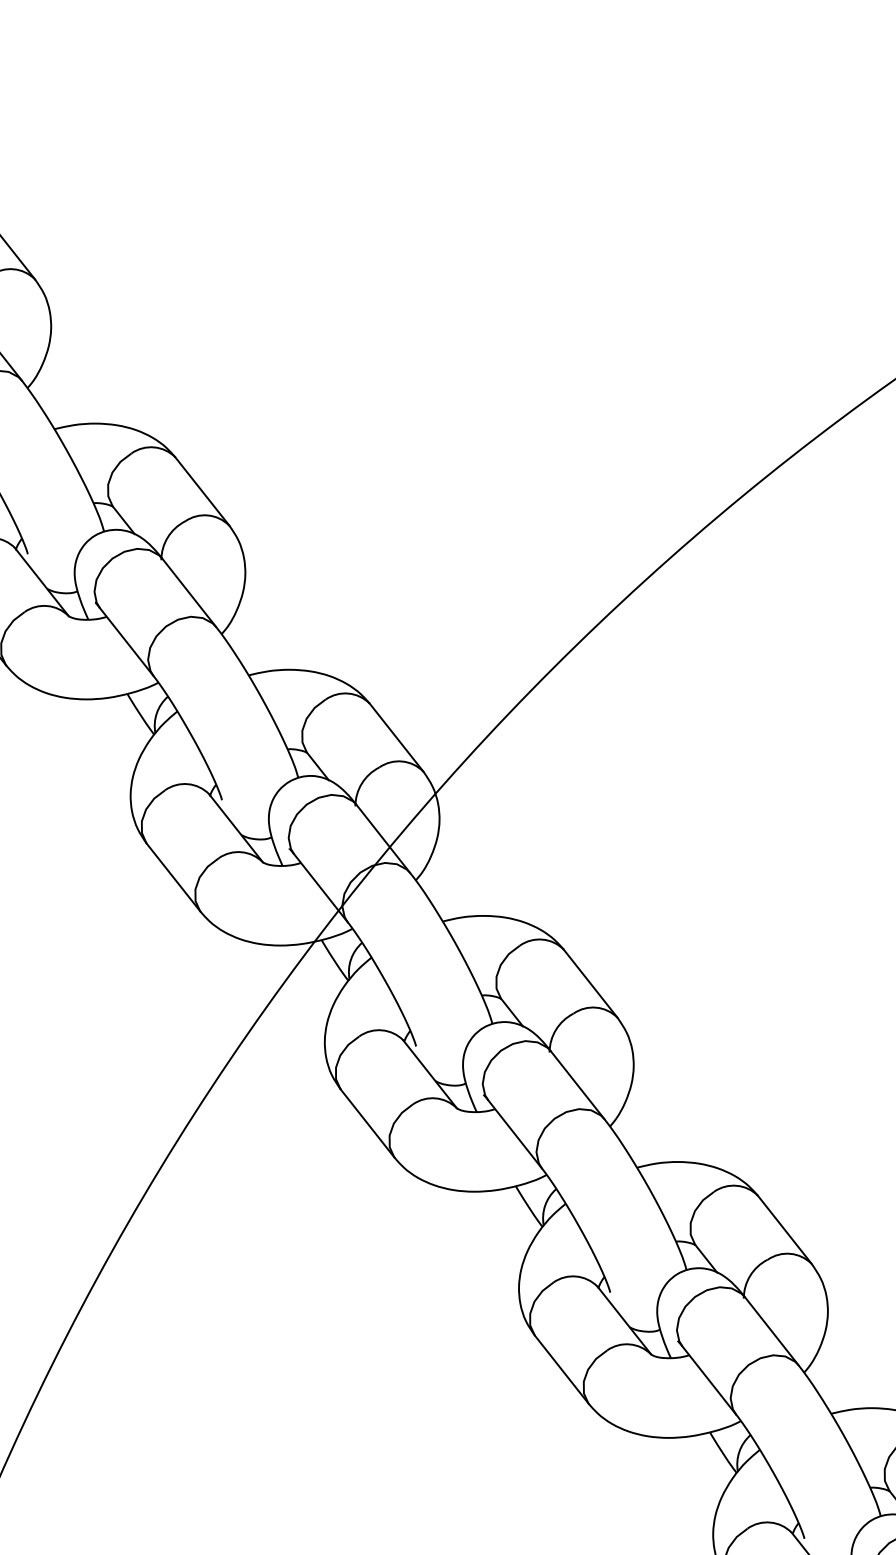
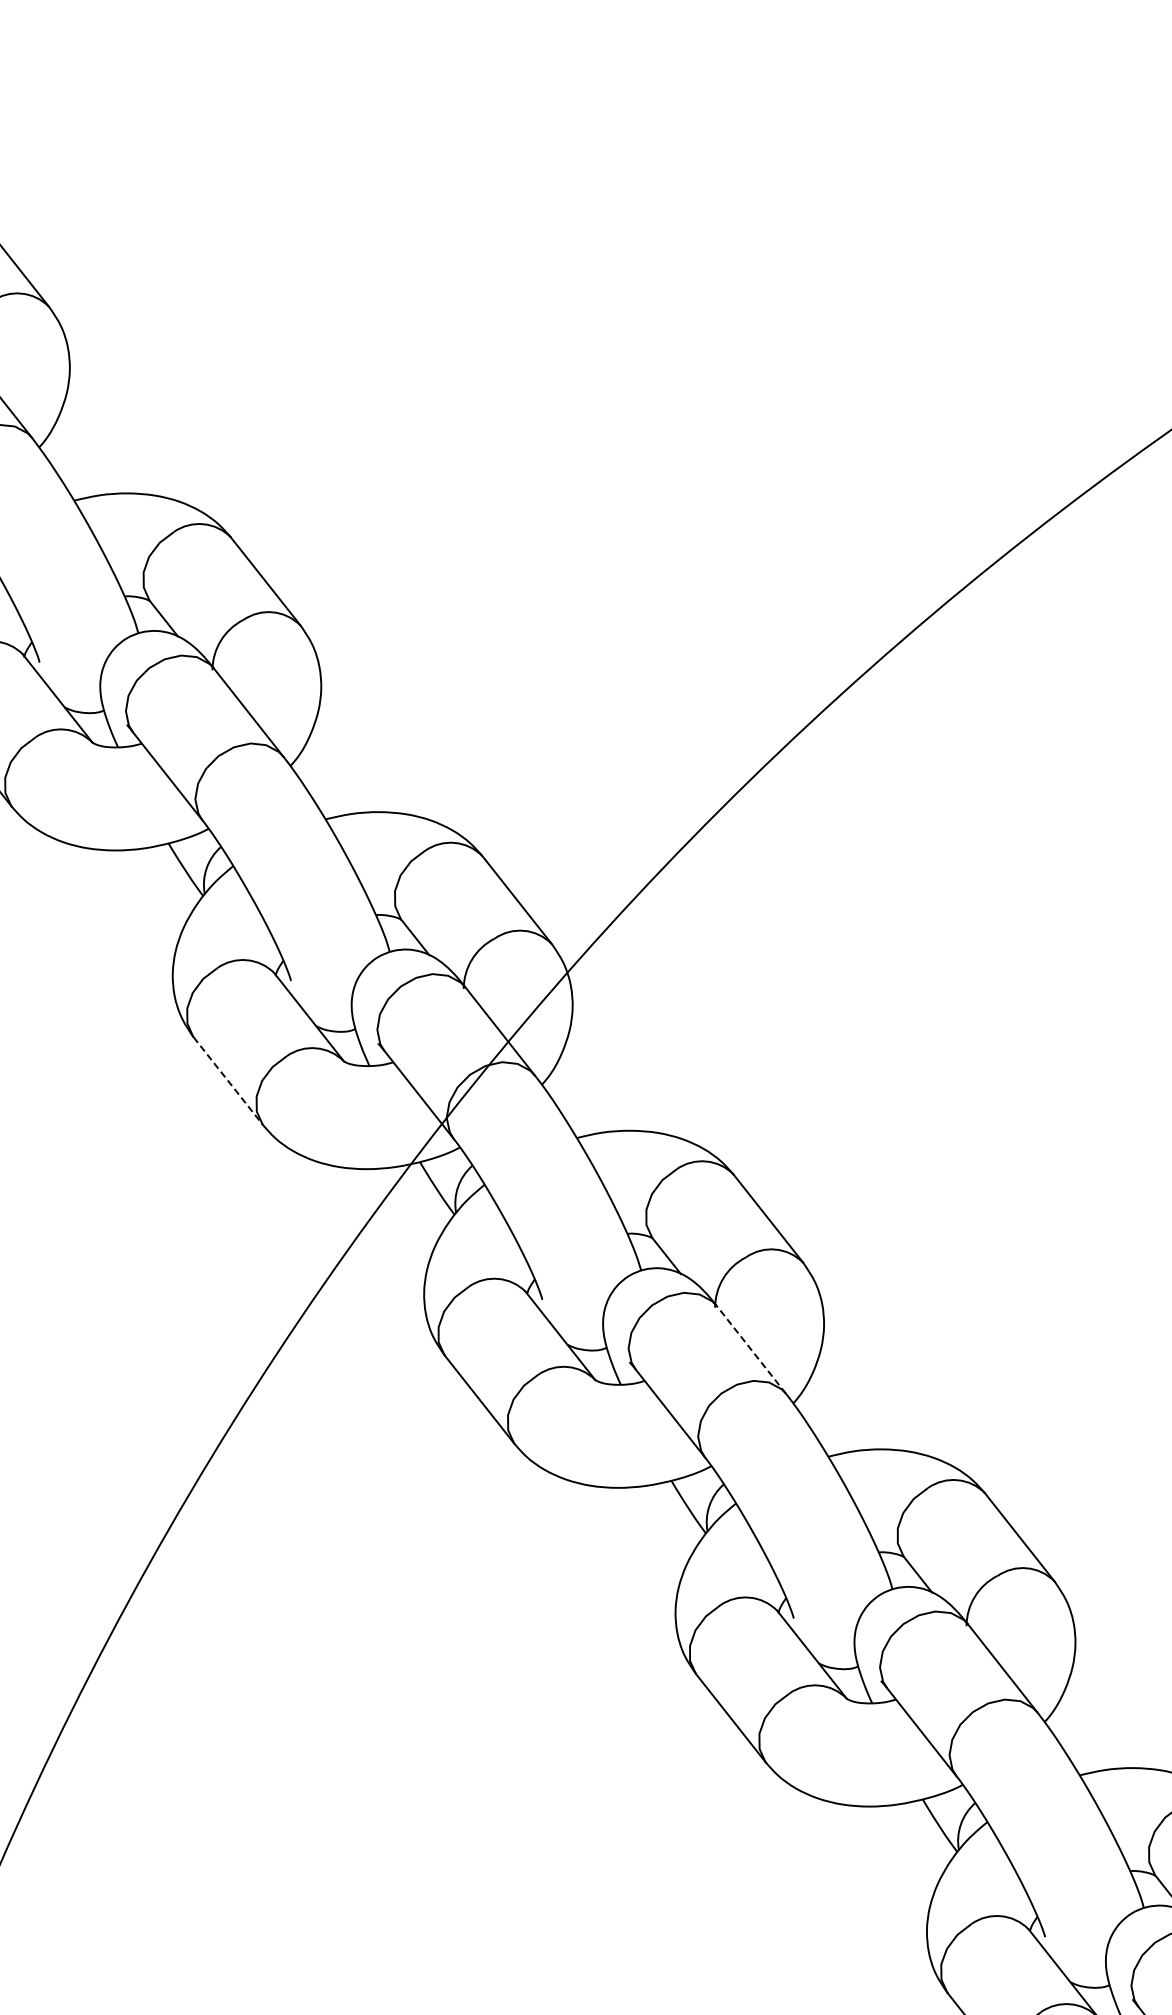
line: (173, 877) -> (228, 1081), solid -> dashed
line: (577, 1084) -> (751, 1349), solid -> dashed

